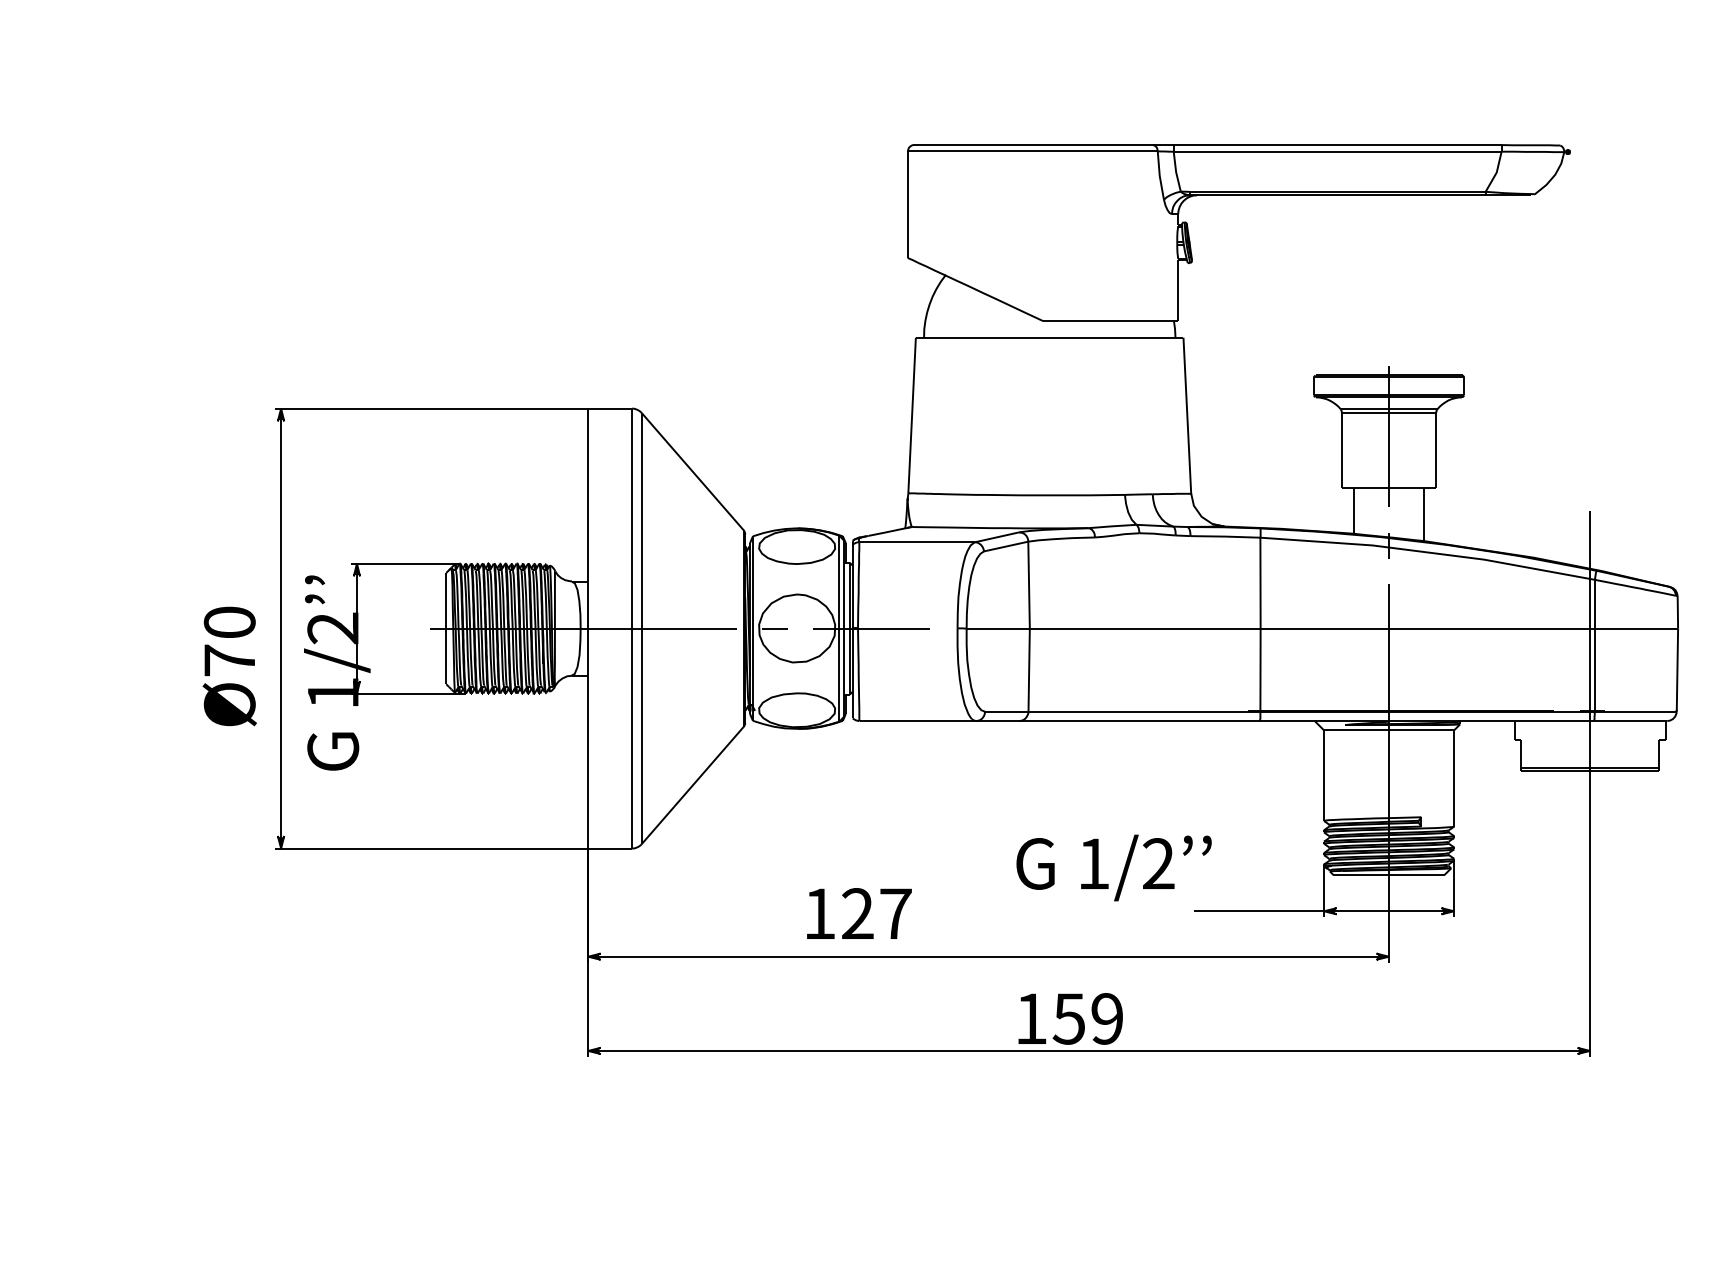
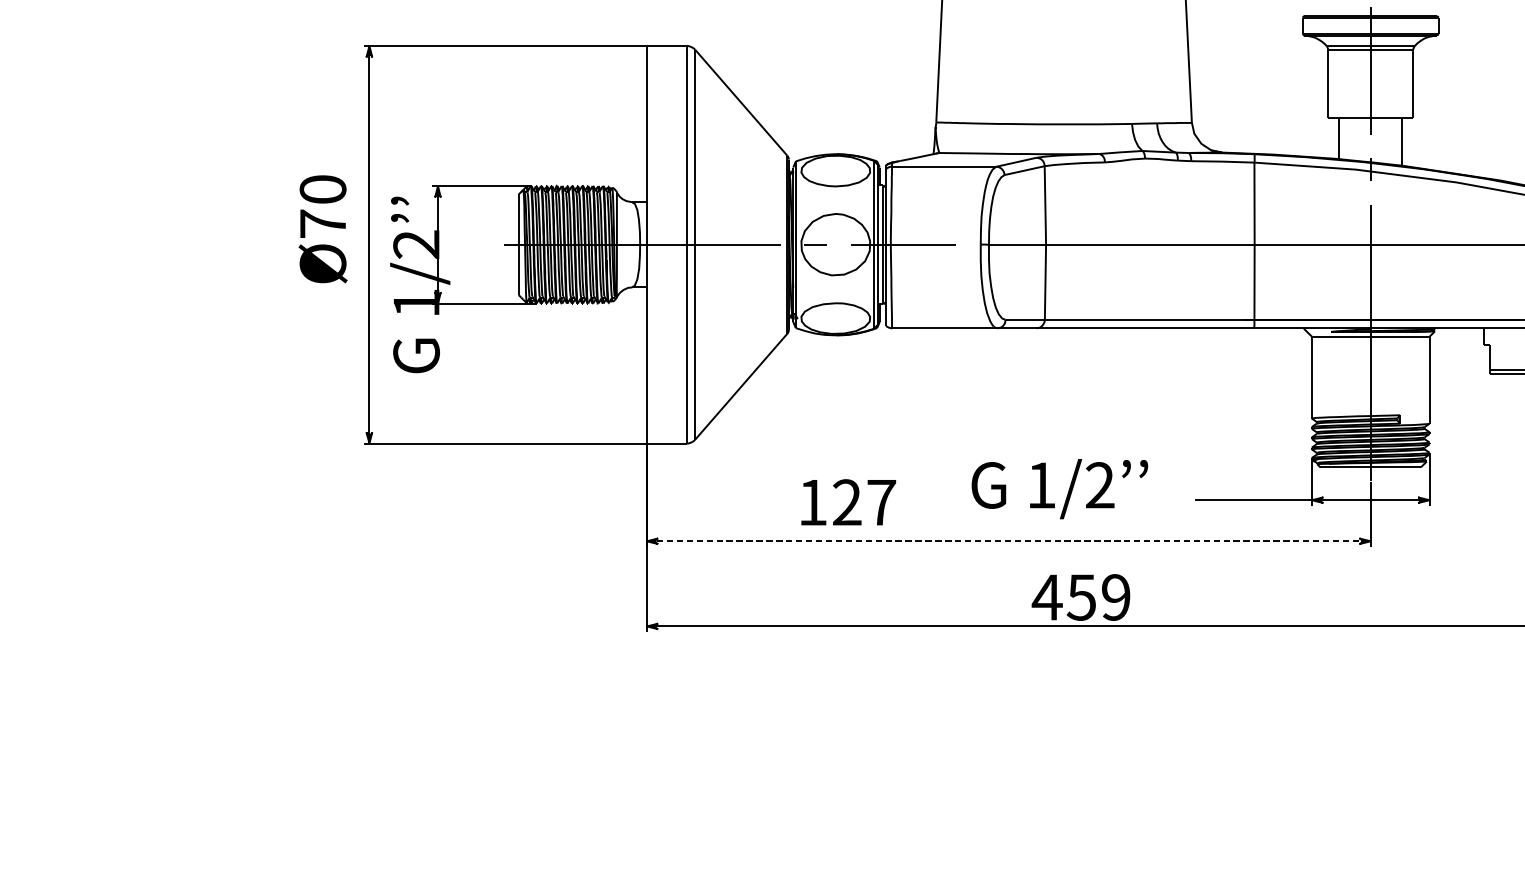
text: (229, 666) -> (322, 229), moved
text: (1113, 867) -> (1059, 488), moved
text: (859, 913) -> (848, 502), moved
line: (989, 956) -> (1009, 541), solid -> dashed
text: (1031, 1018) -> (1047, 597), 159 -> 459

